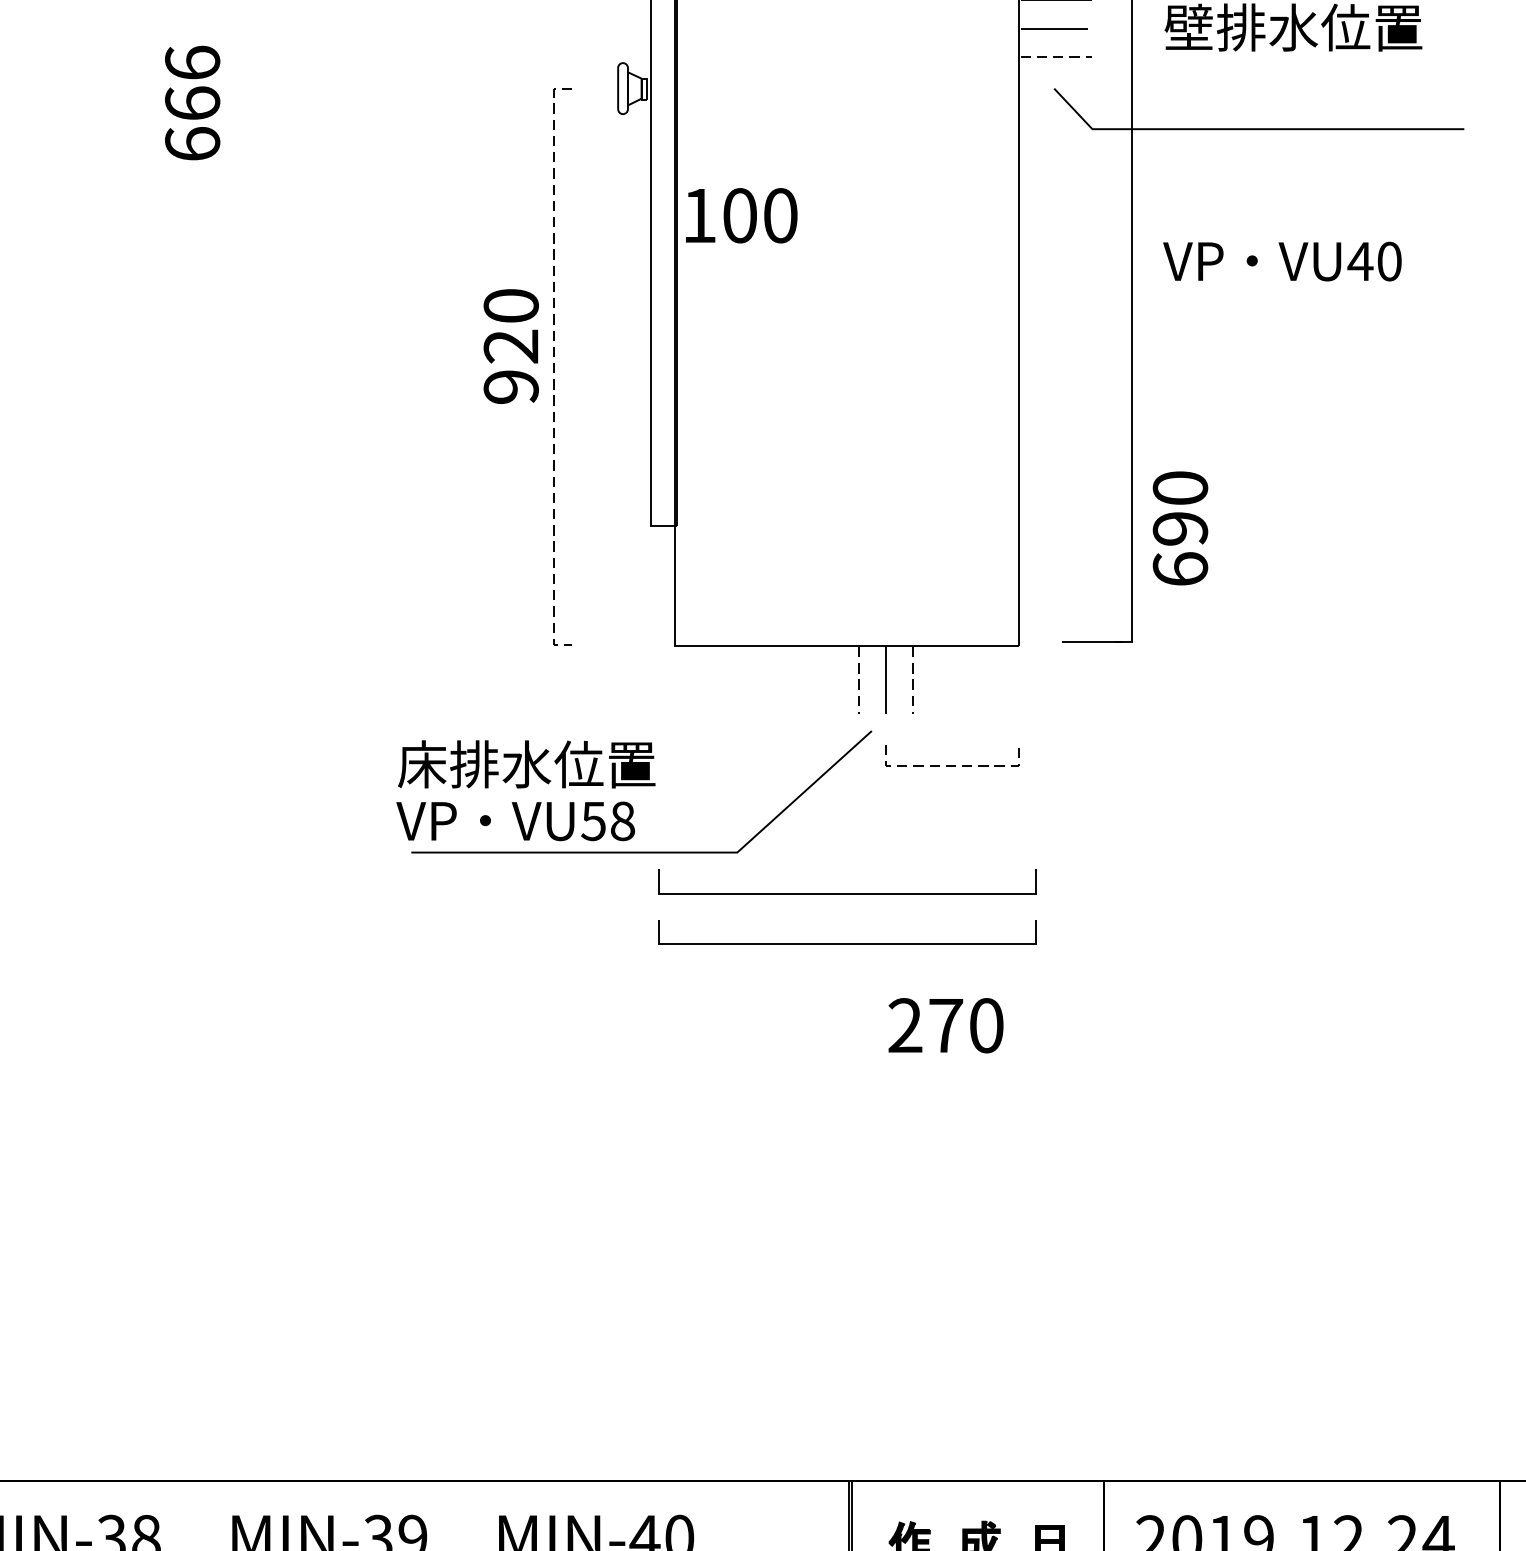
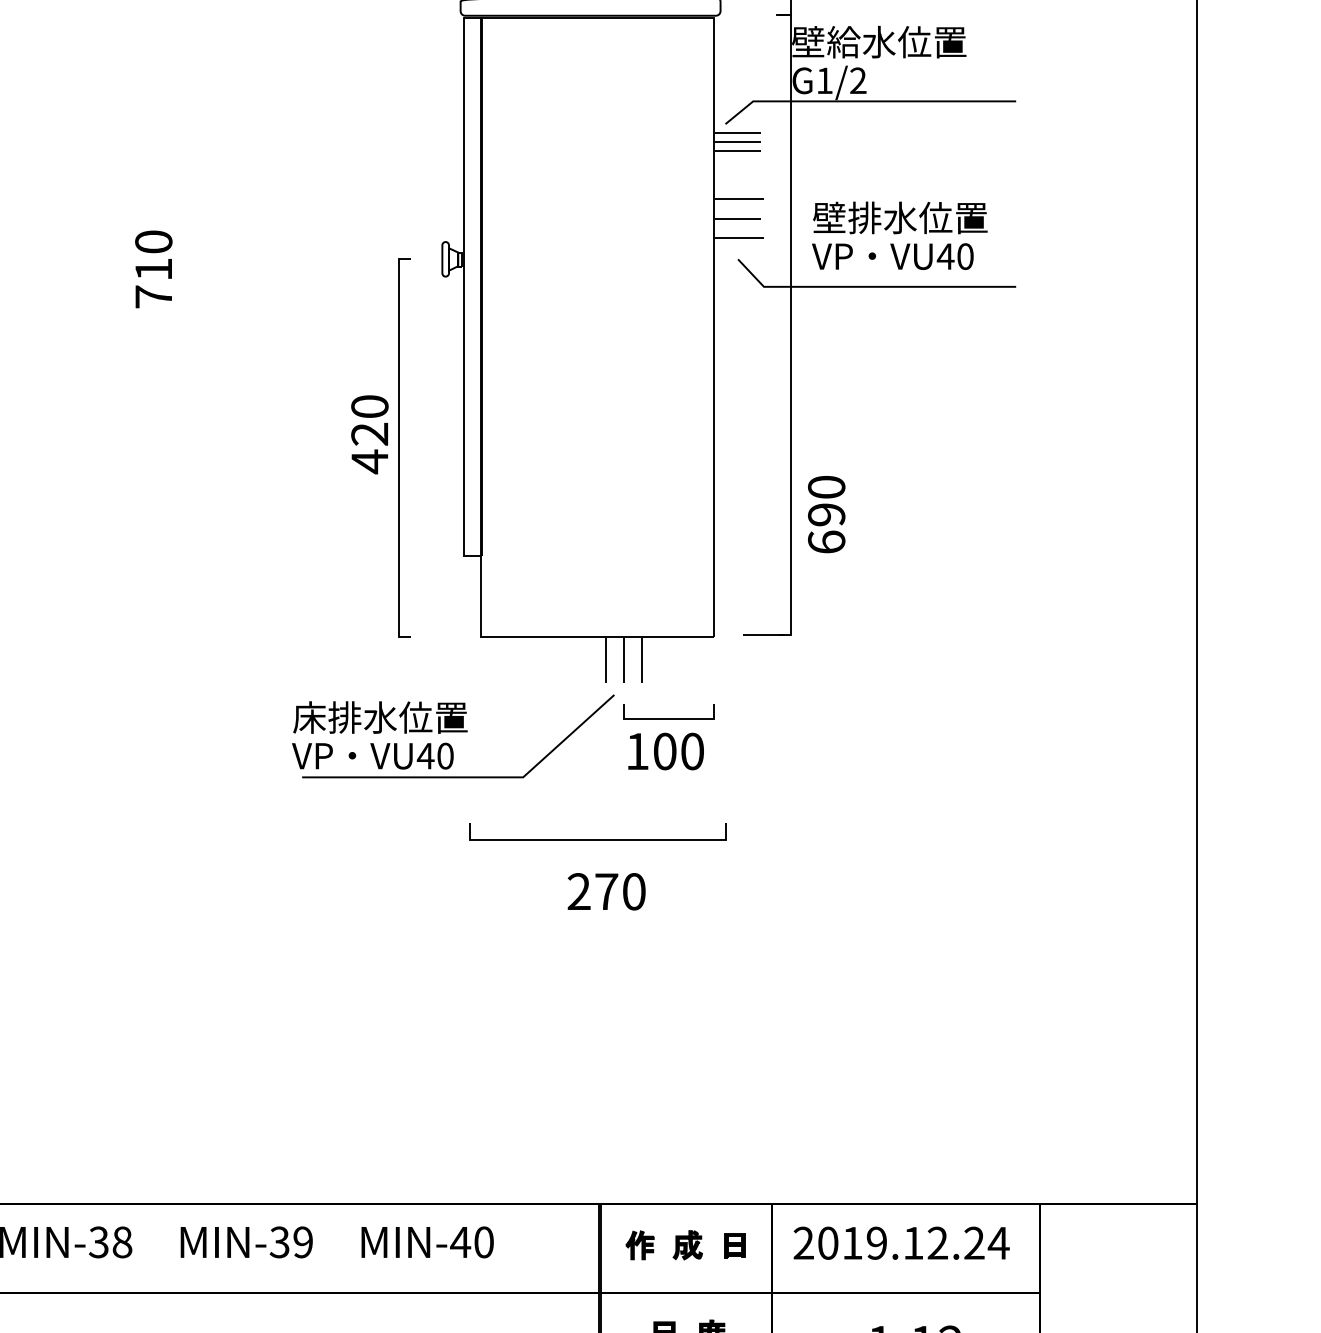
line: (1057, 56) -> (740, 237), dashed -> solid
text: (192, 103) -> (153, 269), 666 -> 710
text: (740, 215) -> (665, 751), moved
text: (1281, 261) -> (892, 256), moved
line: (554, 367) -> (399, 448), dashed -> solid
text: (510, 386) -> (369, 461), 920 -> 420
text: (1180, 528) -> (826, 514), moved
line: (858, 680) -> (605, 660), dashed -> solid
line: (913, 680) -> (642, 660), dashed -> solid
line: (953, 765) -> (669, 718), dashed -> solid
text: (606, 821) -> (434, 756), VU58 -> VU40
line: (846, 894) -> (597, 805), removed
text: (945, 1025) -> (606, 891), moved

